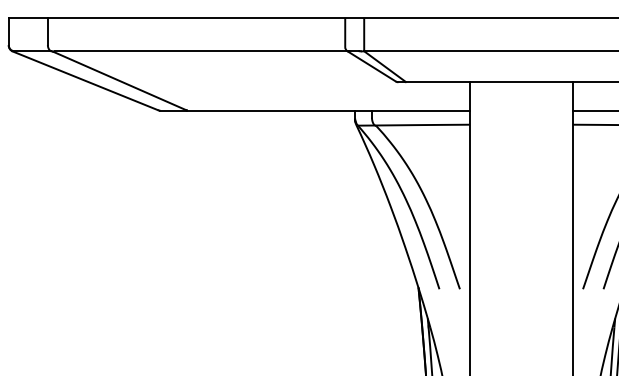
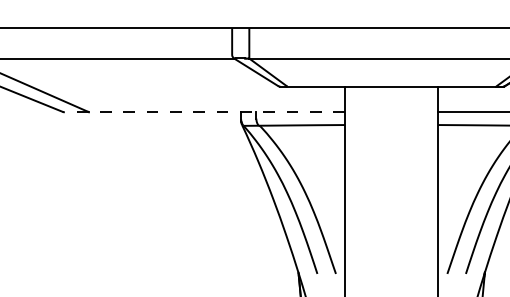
line: (315, 110) -> (205, 112), solid -> dashed

